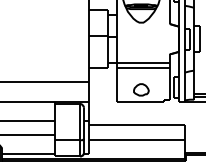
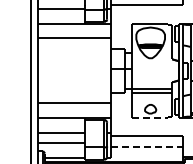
line: (141, 102) -> (150, 118), solid -> dashed
line: (137, 139) -> (147, 146), solid -> dashed

